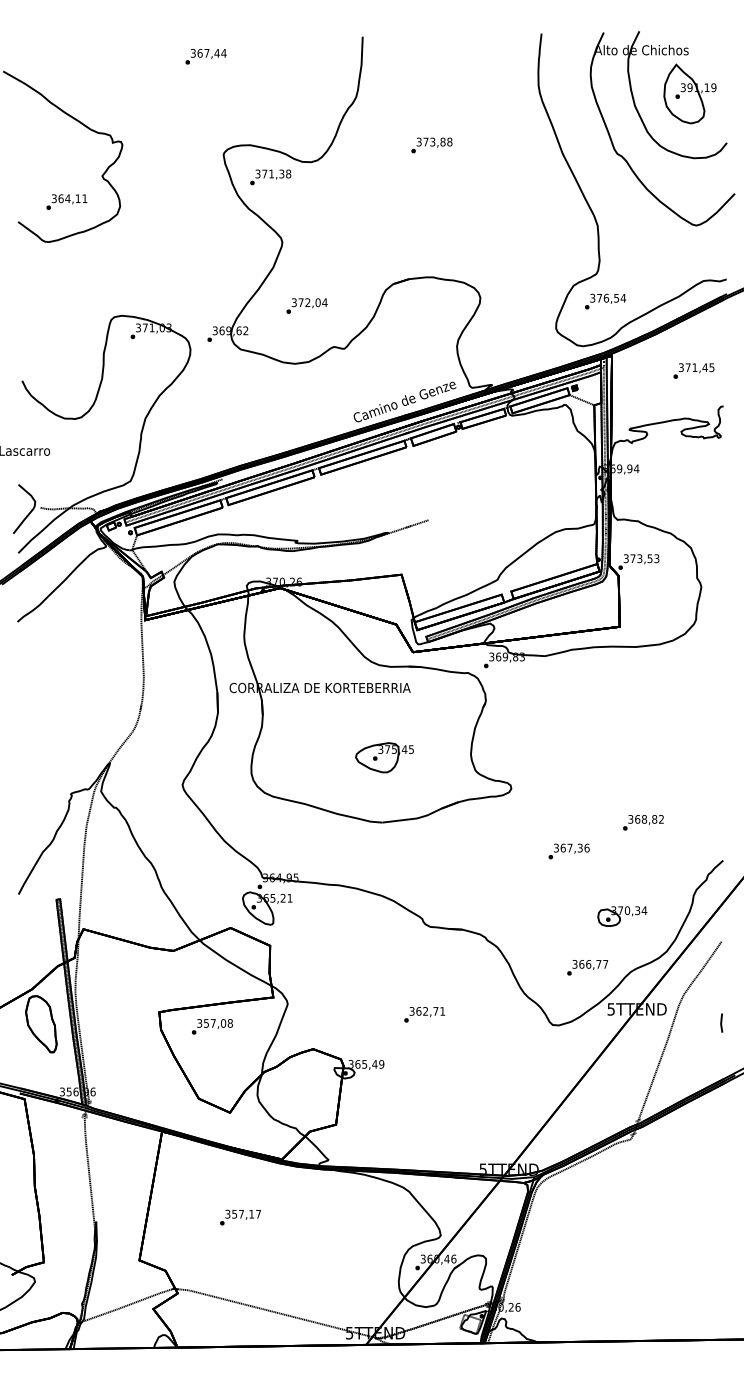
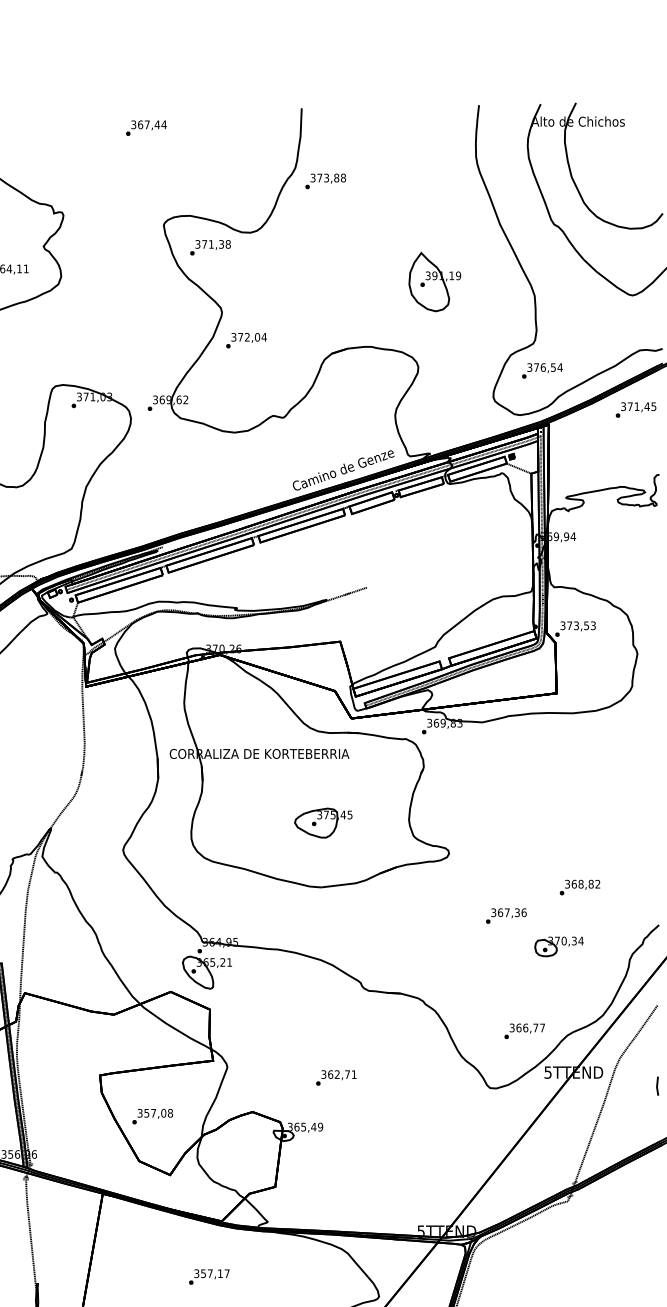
part: (689, 93) -> (434, 281), moved
text: (431, 145) -> (325, 181), moved
text: (306, 305) -> (245, 340), moved
text: (693, 370) -> (635, 409), moved
part: (622, 916) -> (559, 946), moved
text: (424, 1014) -> (336, 1077), moved
text: (212, 1026) -> (152, 1116), moved
text: (240, 1217) -> (209, 1276), moved

